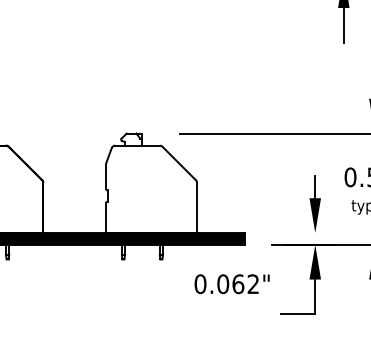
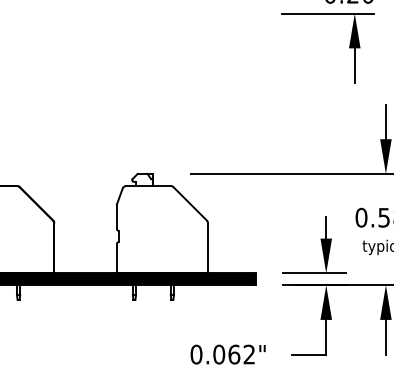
line: (303, 233) -> (314, 273), added
text: (231, 284) -> (227, 354), moved

